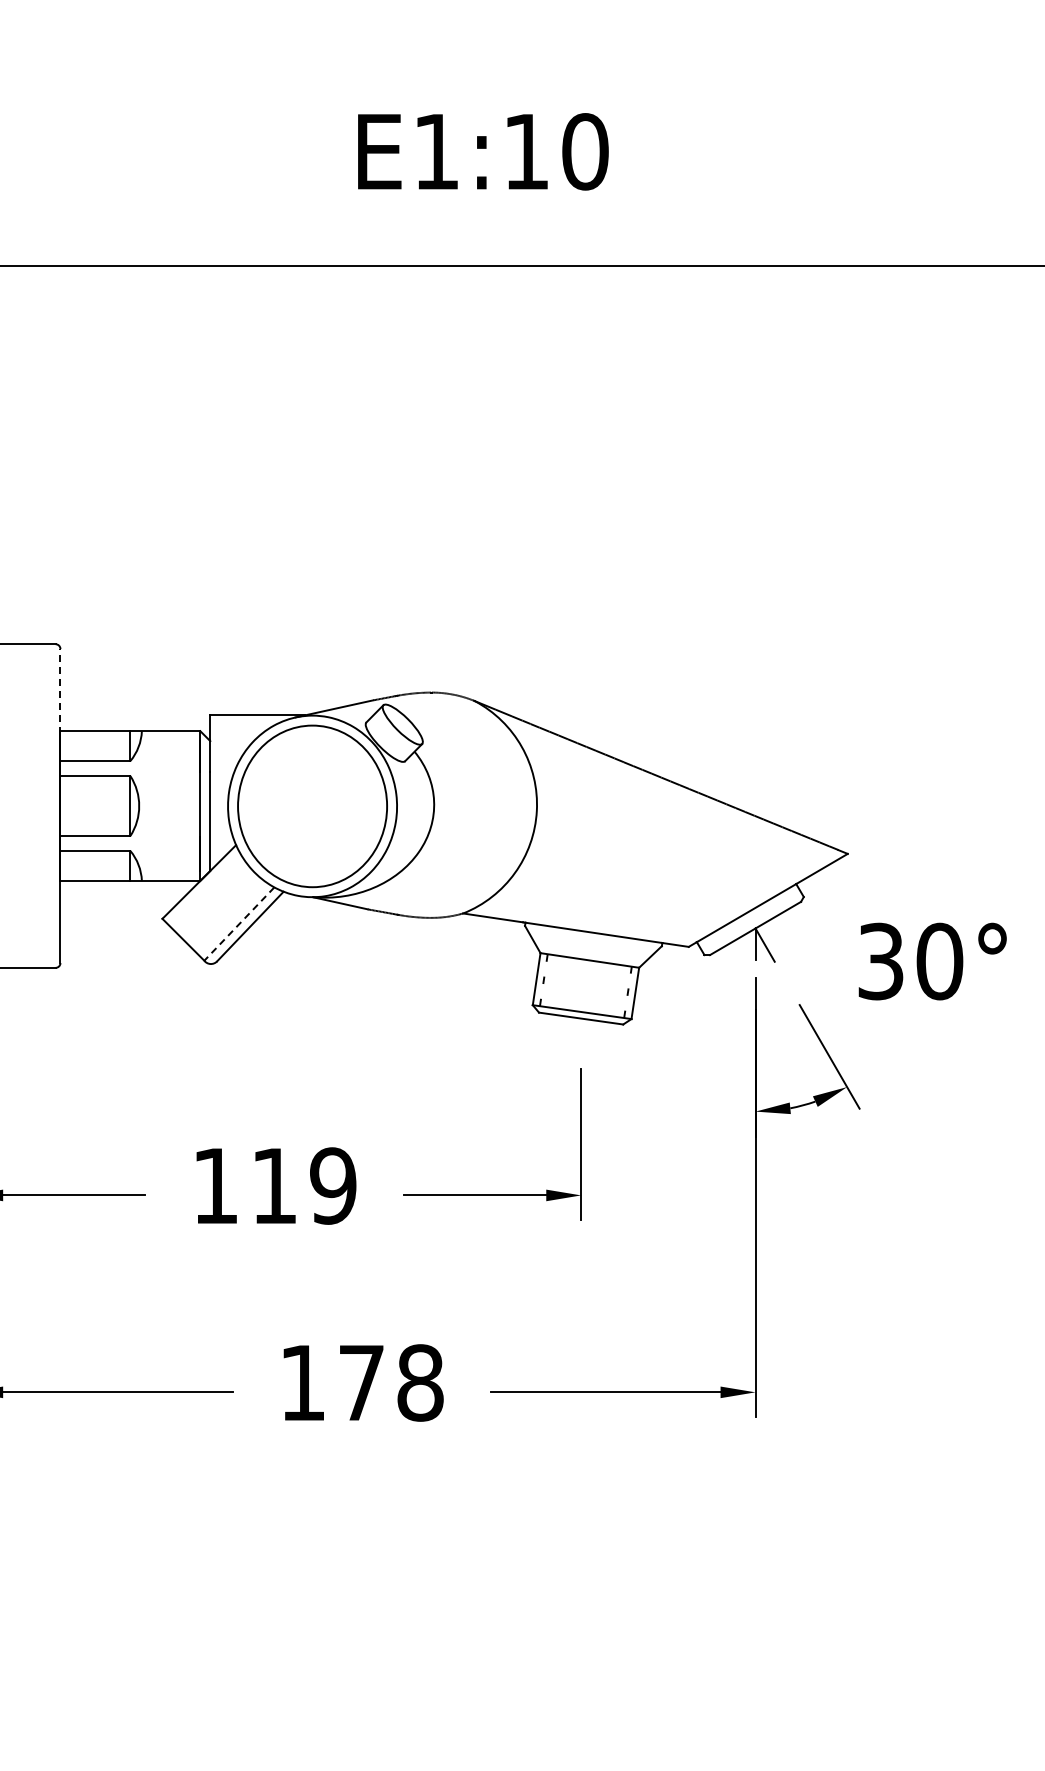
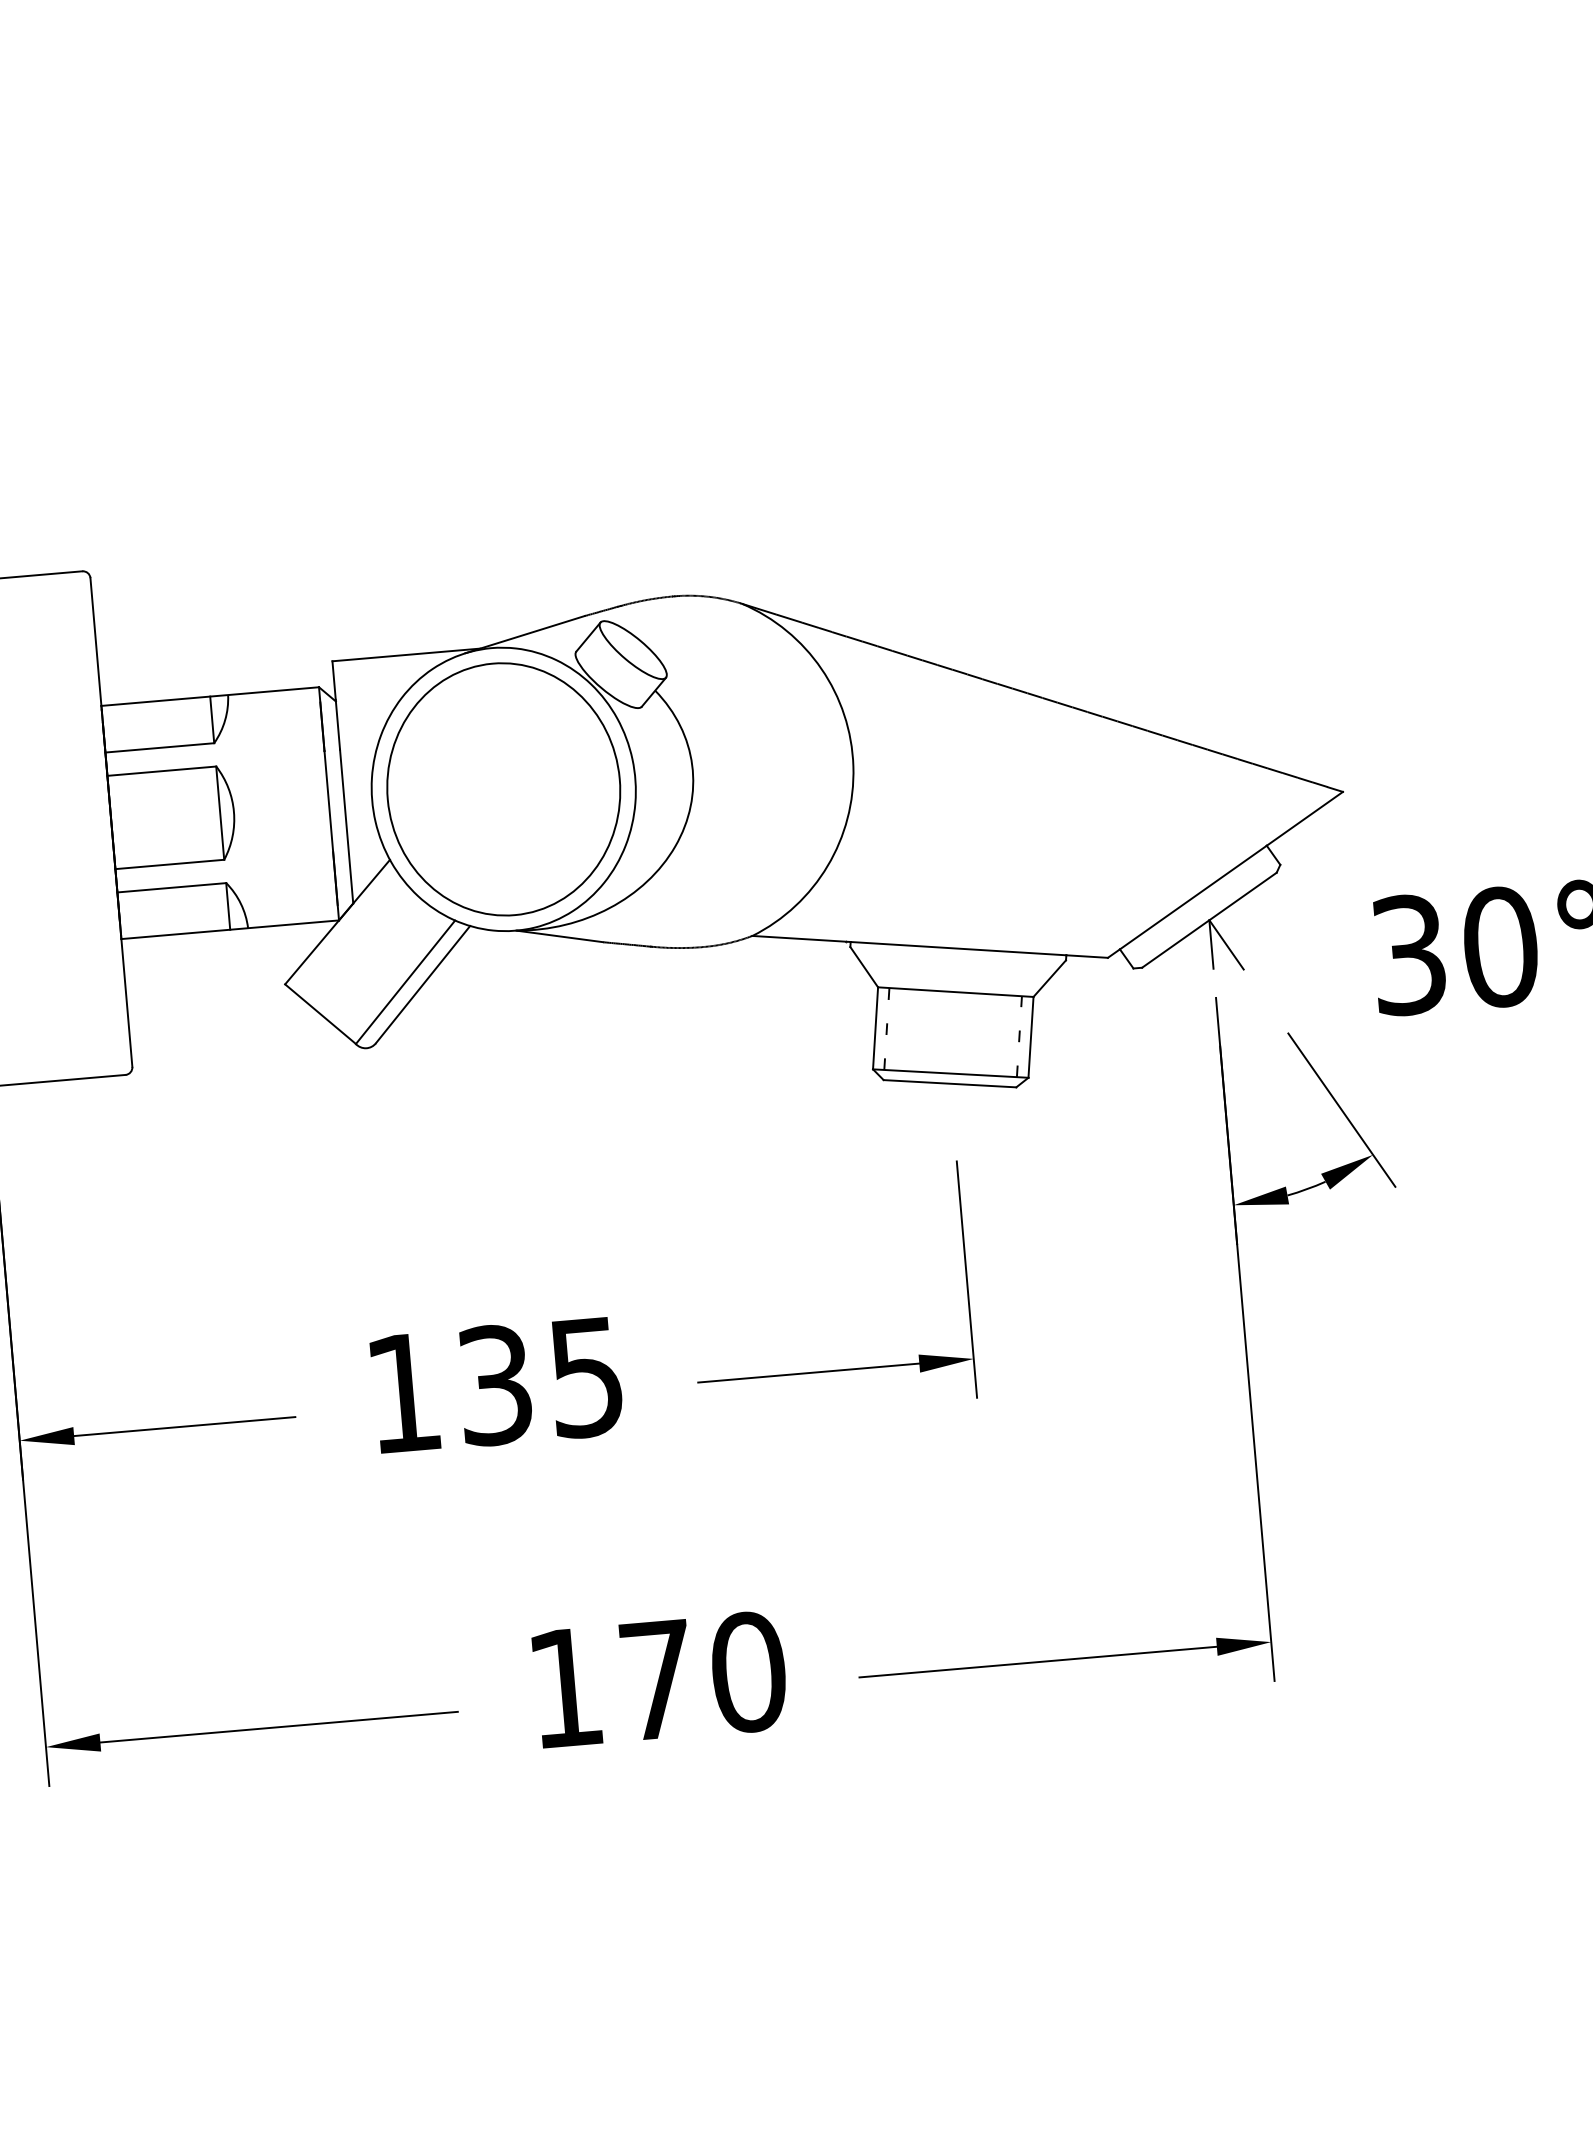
line: (60, 690) -> (96, 642), dashed -> solid
line: (239, 924) -> (405, 982), dashed -> solid
text: (304, 1185) -> (541, 1380), 119 -> 135
text: (420, 1382) -> (748, 1671), 178 -> 170

